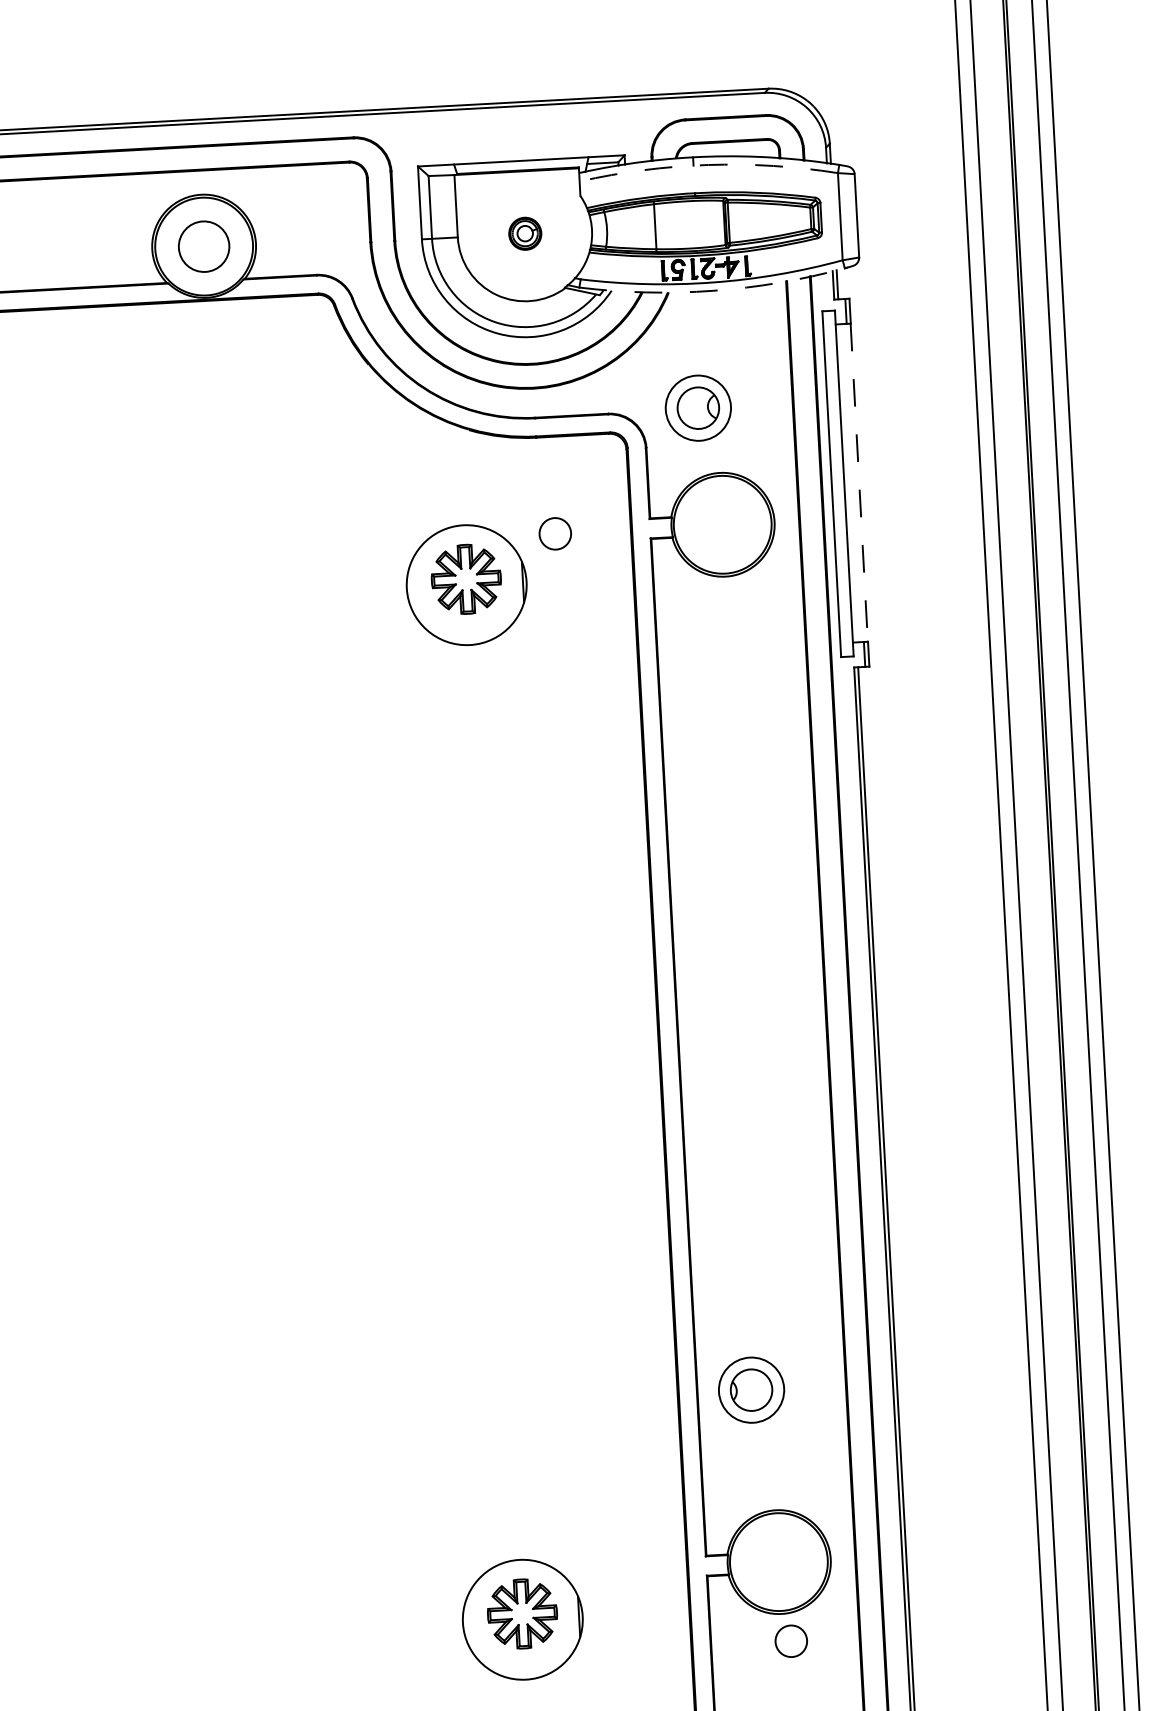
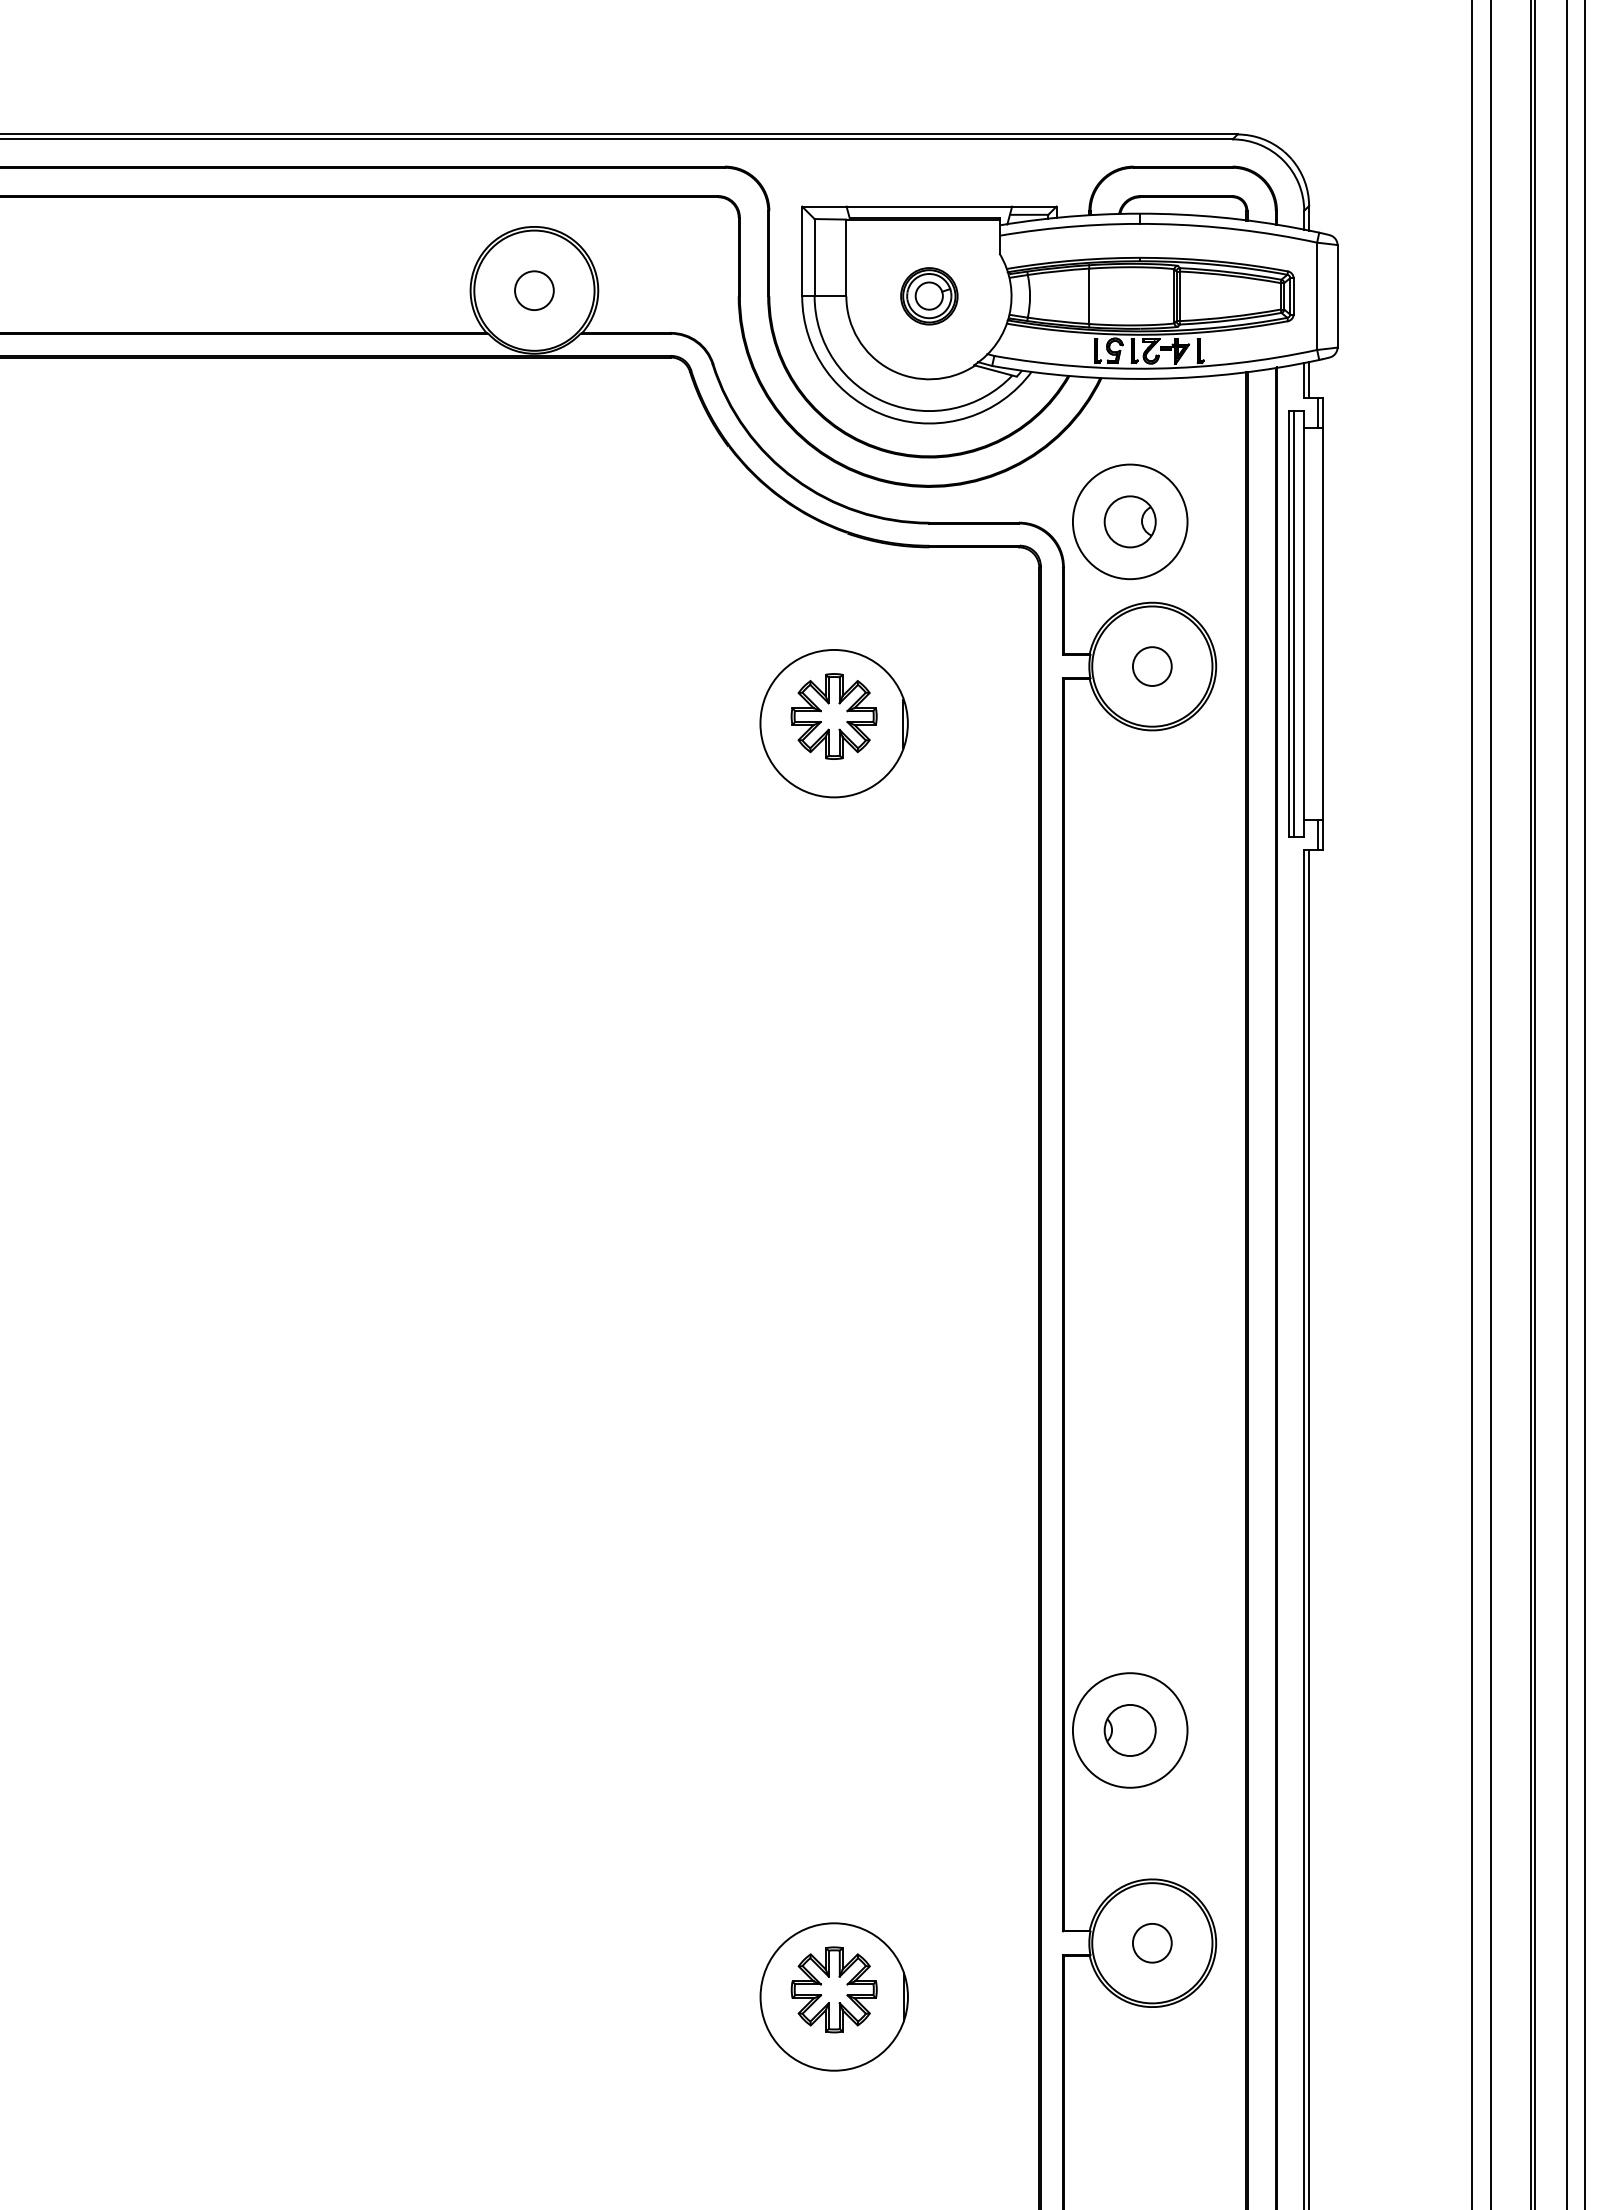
arc: (708, 165) -> (1158, 224), dashed -> solid
part: (525, 233) -> (929, 296), size x1.43
circle: (204, 246) -> (534, 290), size x0.62
arc: (713, 290) -> (1156, 378), dashed -> solid
circle: (697, 407) -> (1129, 521), size x1.43
line: (836, 483) -> (1294, 623), added
line: (859, 483) -> (1322, 624), dashed -> solid
circle: (555, 533) -> (1152, 666), moved
circle: (750, 1390) -> (1129, 1730), size x1.43
circle: (791, 1641) -> (1152, 1943), moved

